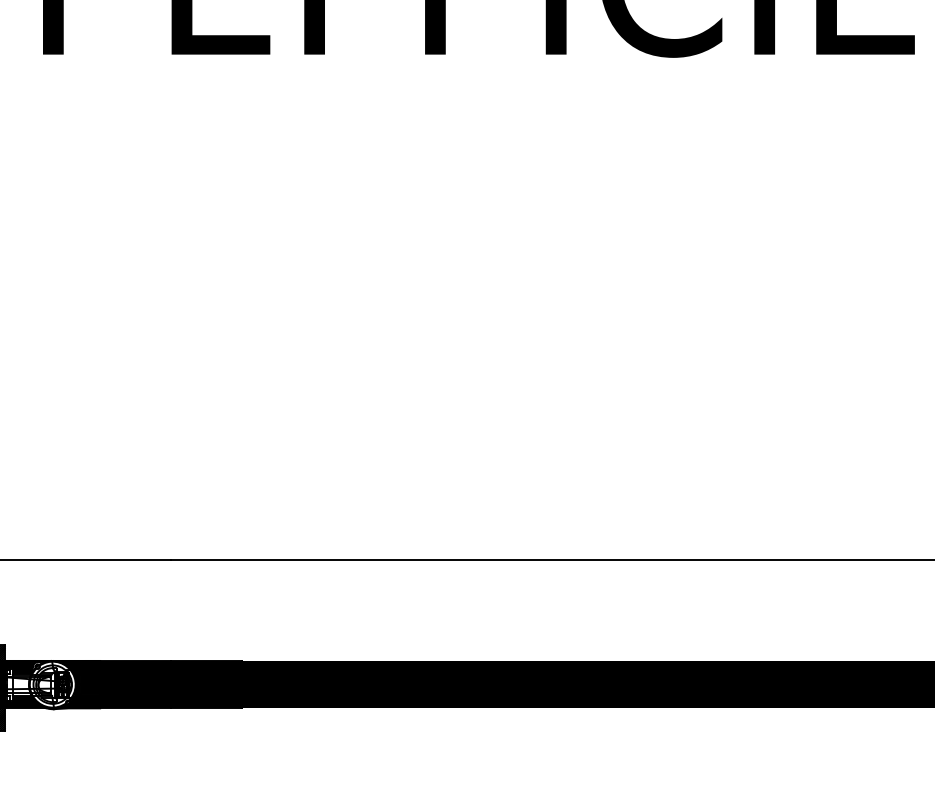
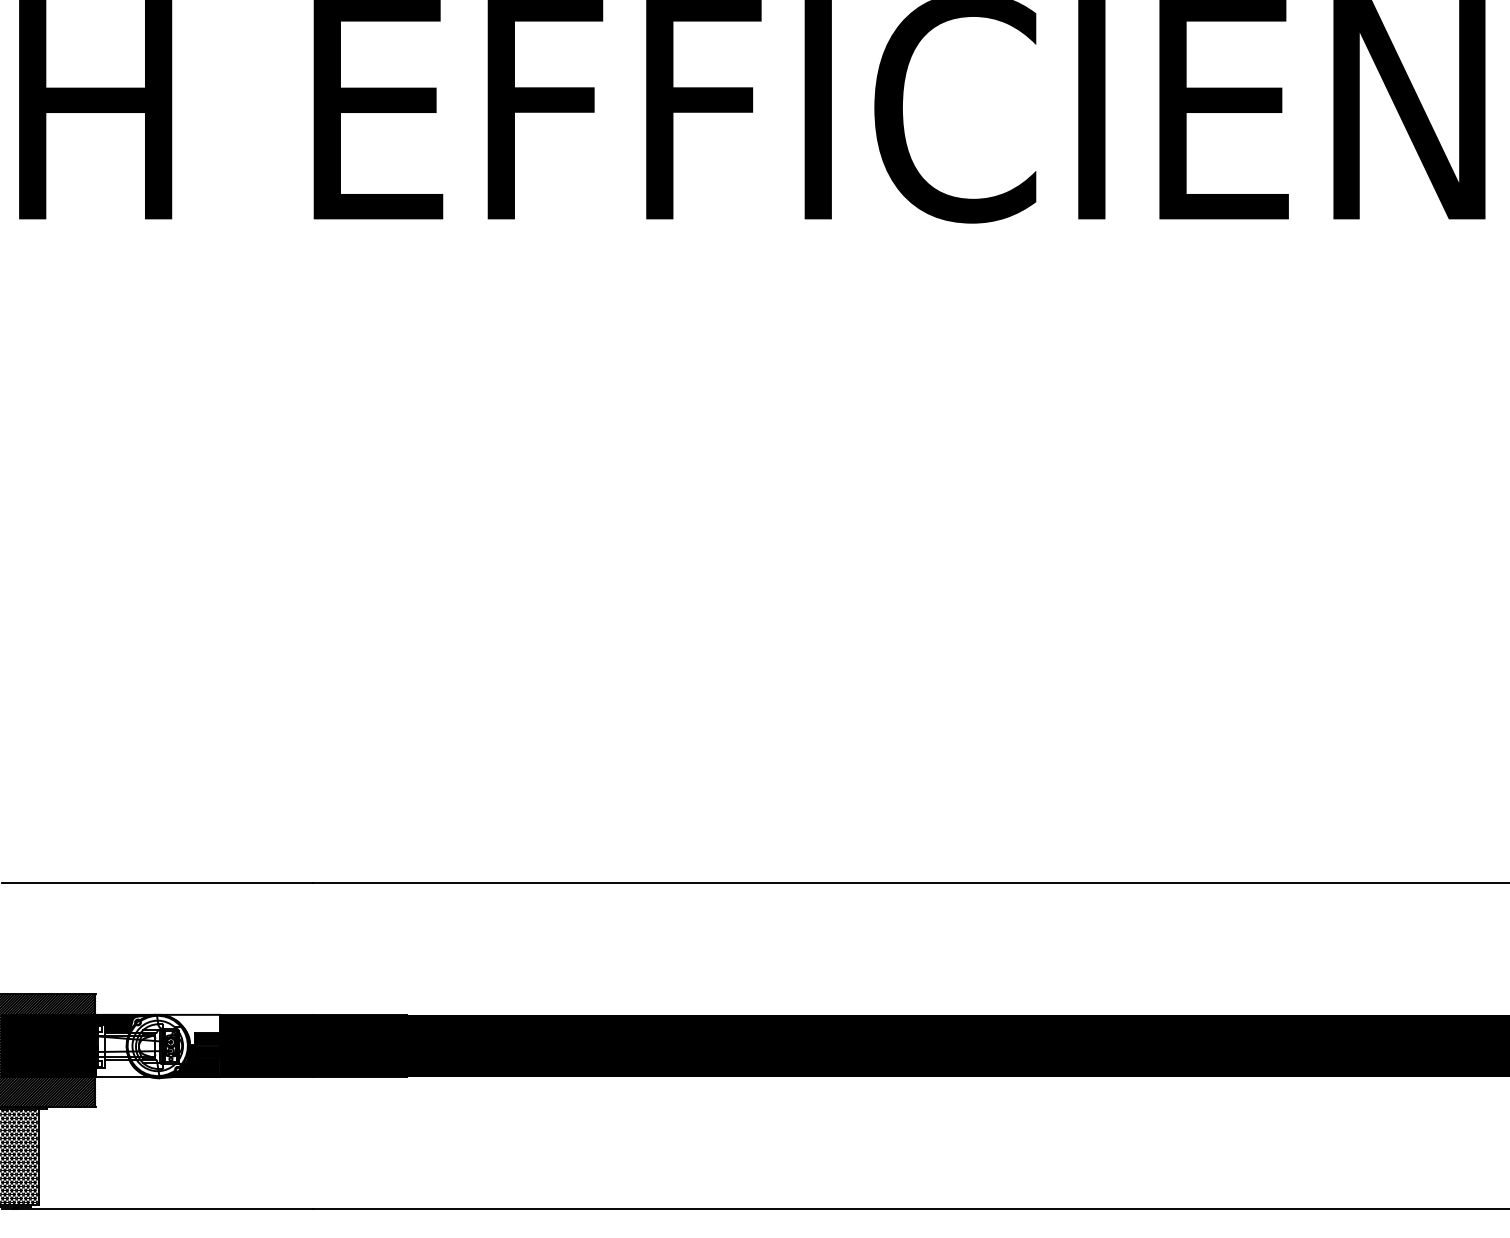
fill: (76, 672) -> (189, 1029), removed
fill: (25, 701) -> (122, 1068), removed

